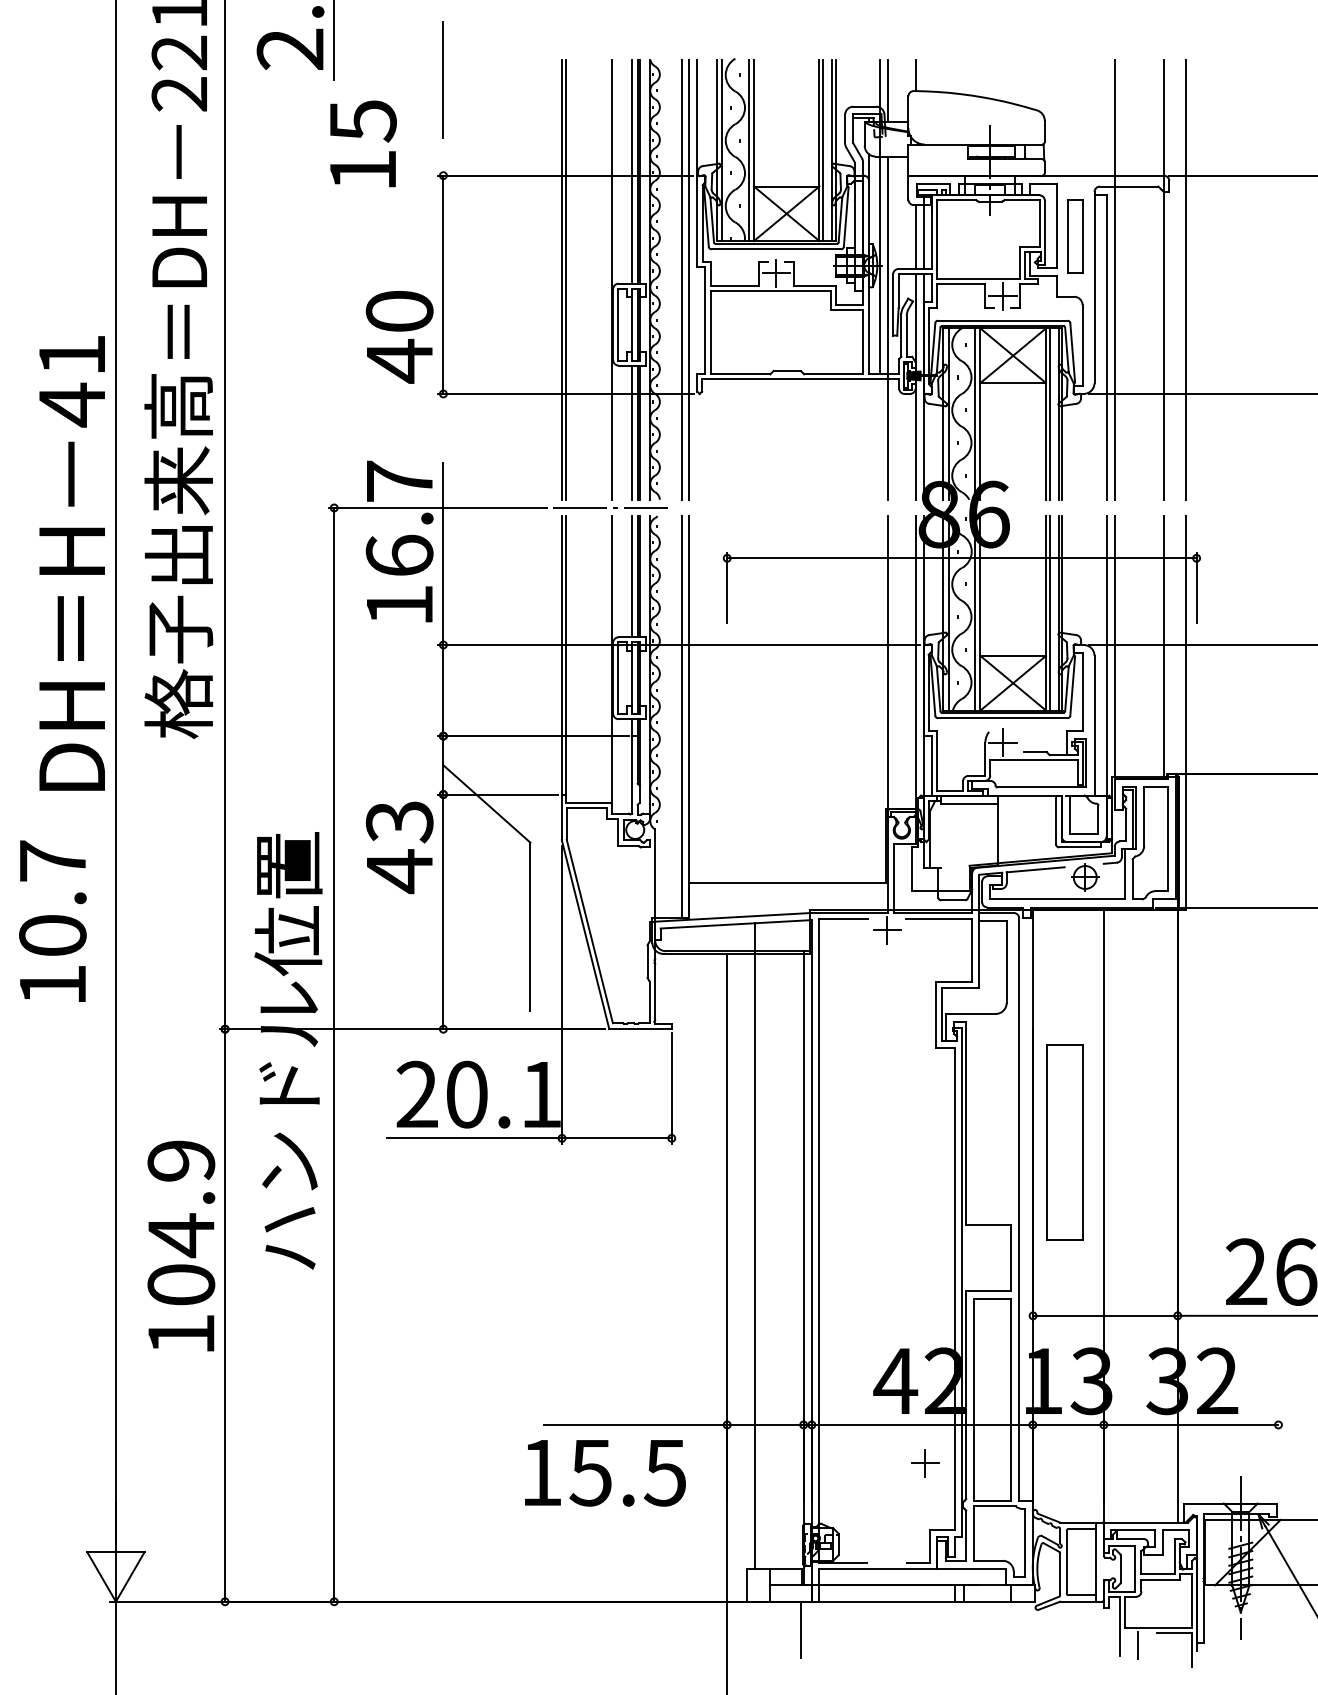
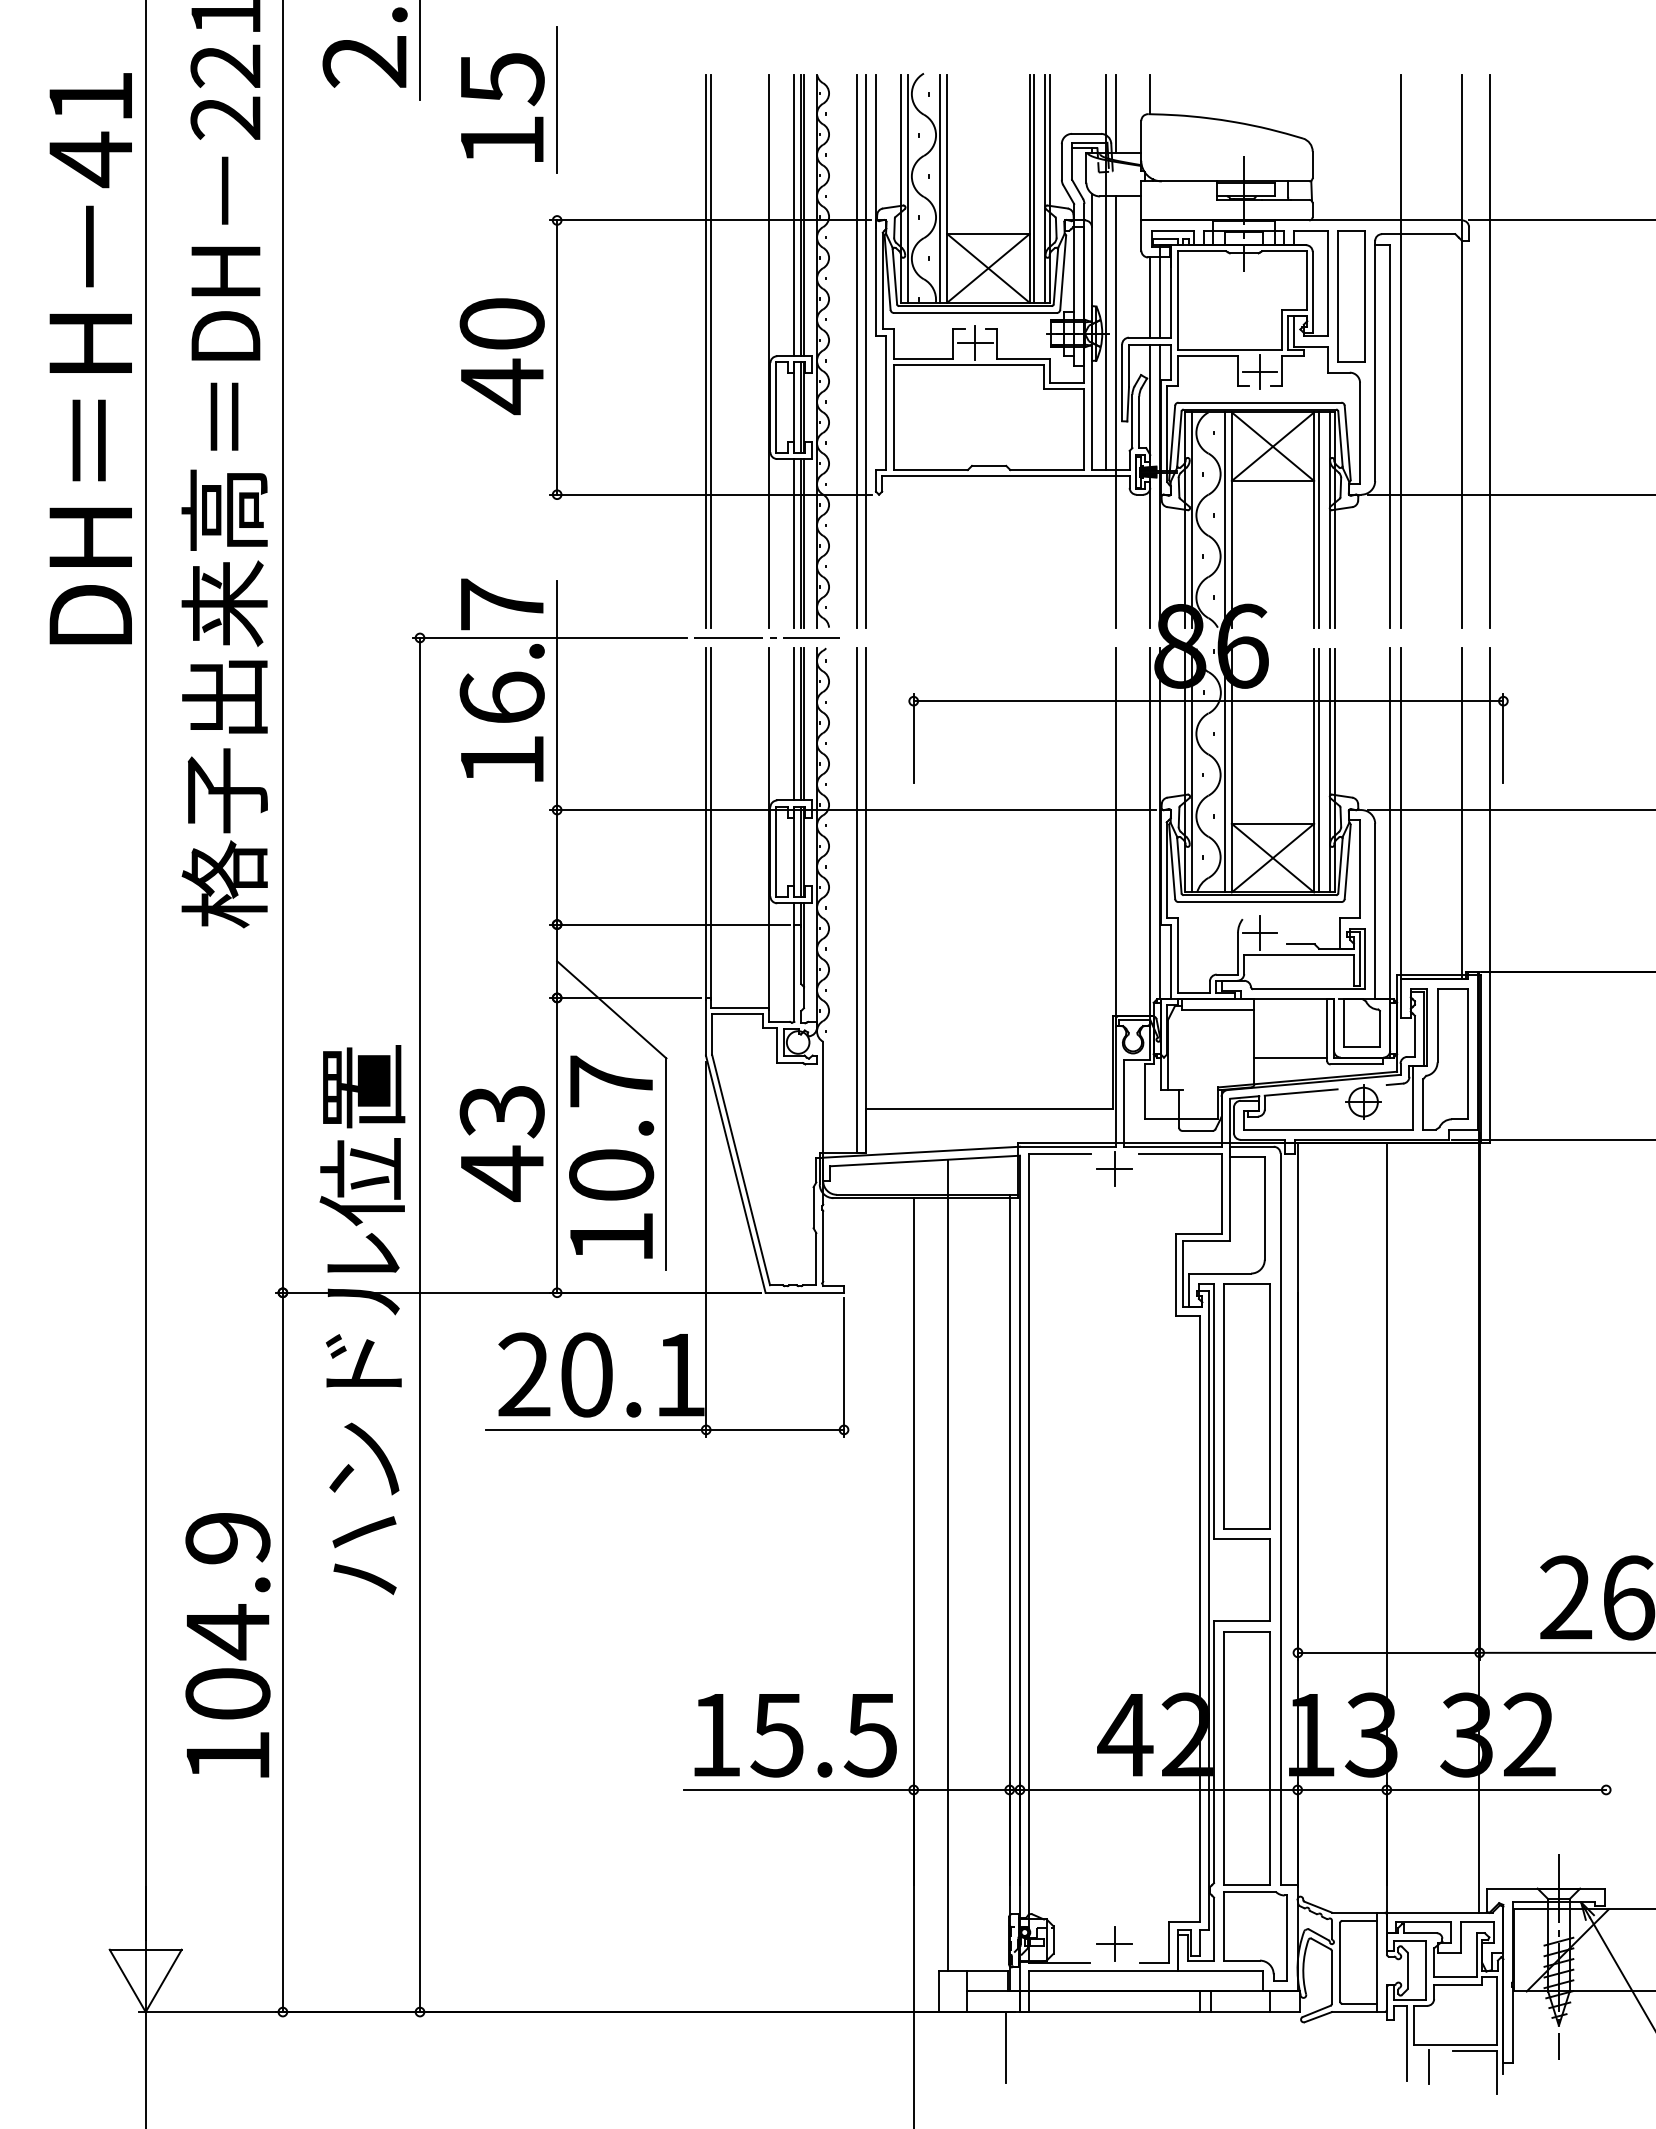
text: (363, 143) -> (502, 107), moved
part: (1075, 236) -> (1351, 296), size x1.43
text: (399, 337) -> (501, 356), moved
text: (71, 563) -> (90, 358), moved
line: (1027, 841) -> (1290, 1057), added
text: (399, 847) -> (501, 1143), moved
text: (52, 920) -> (611, 1156), moved
part: (1064, 1142) -> (1246, 1406), moved
text: (181, 1246) -> (227, 1645), moved
part: (925, 1462) -> (1114, 1943), moved
text: (605, 1473) -> (795, 1735), moved

